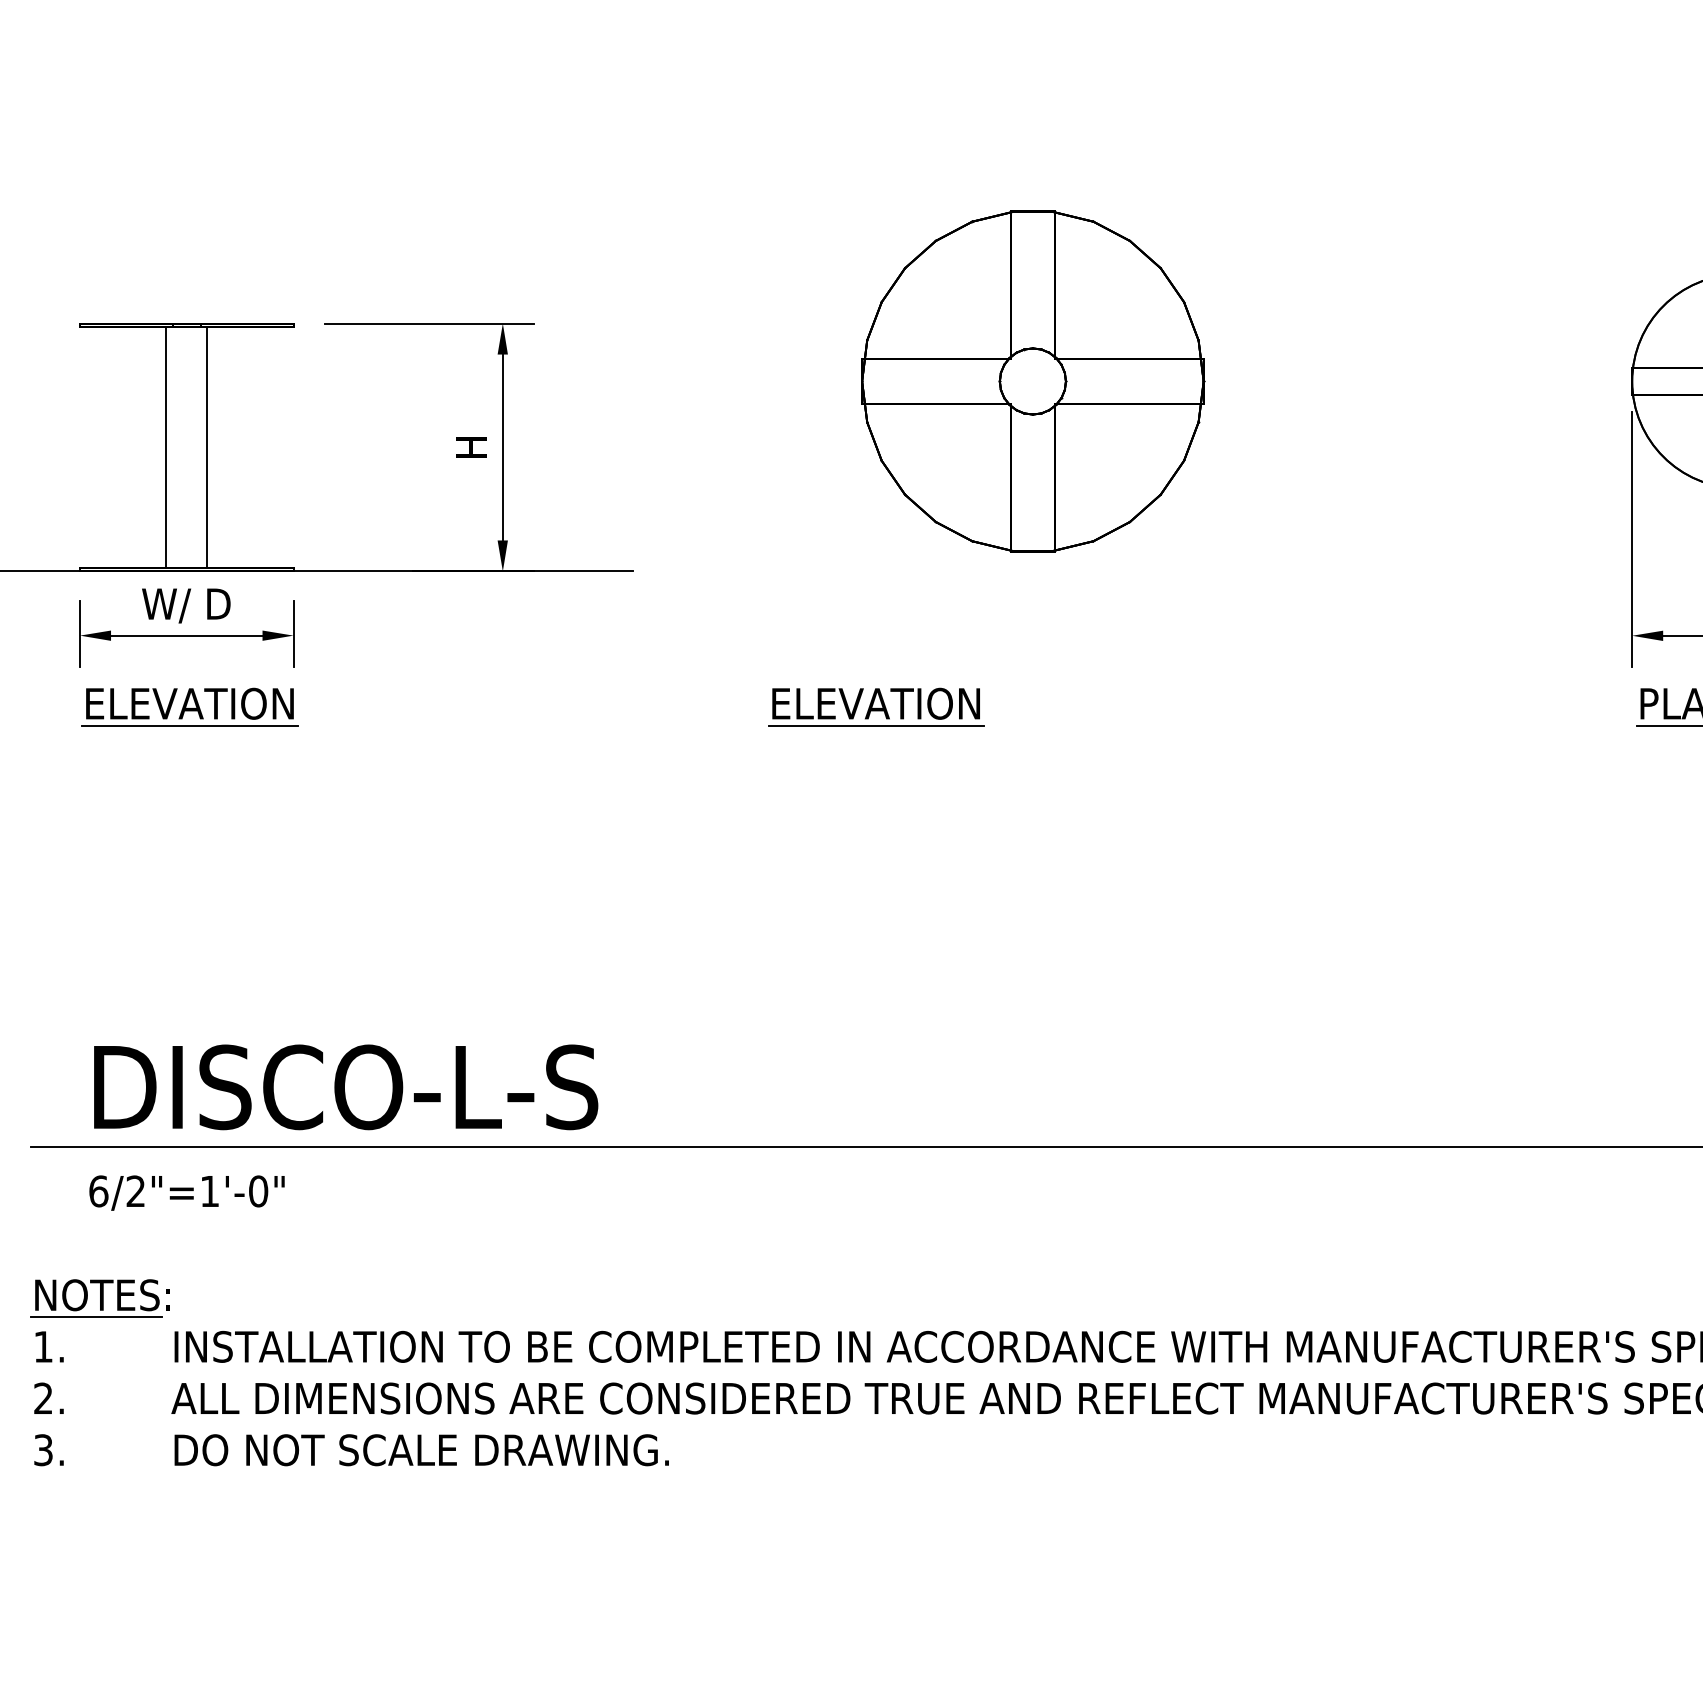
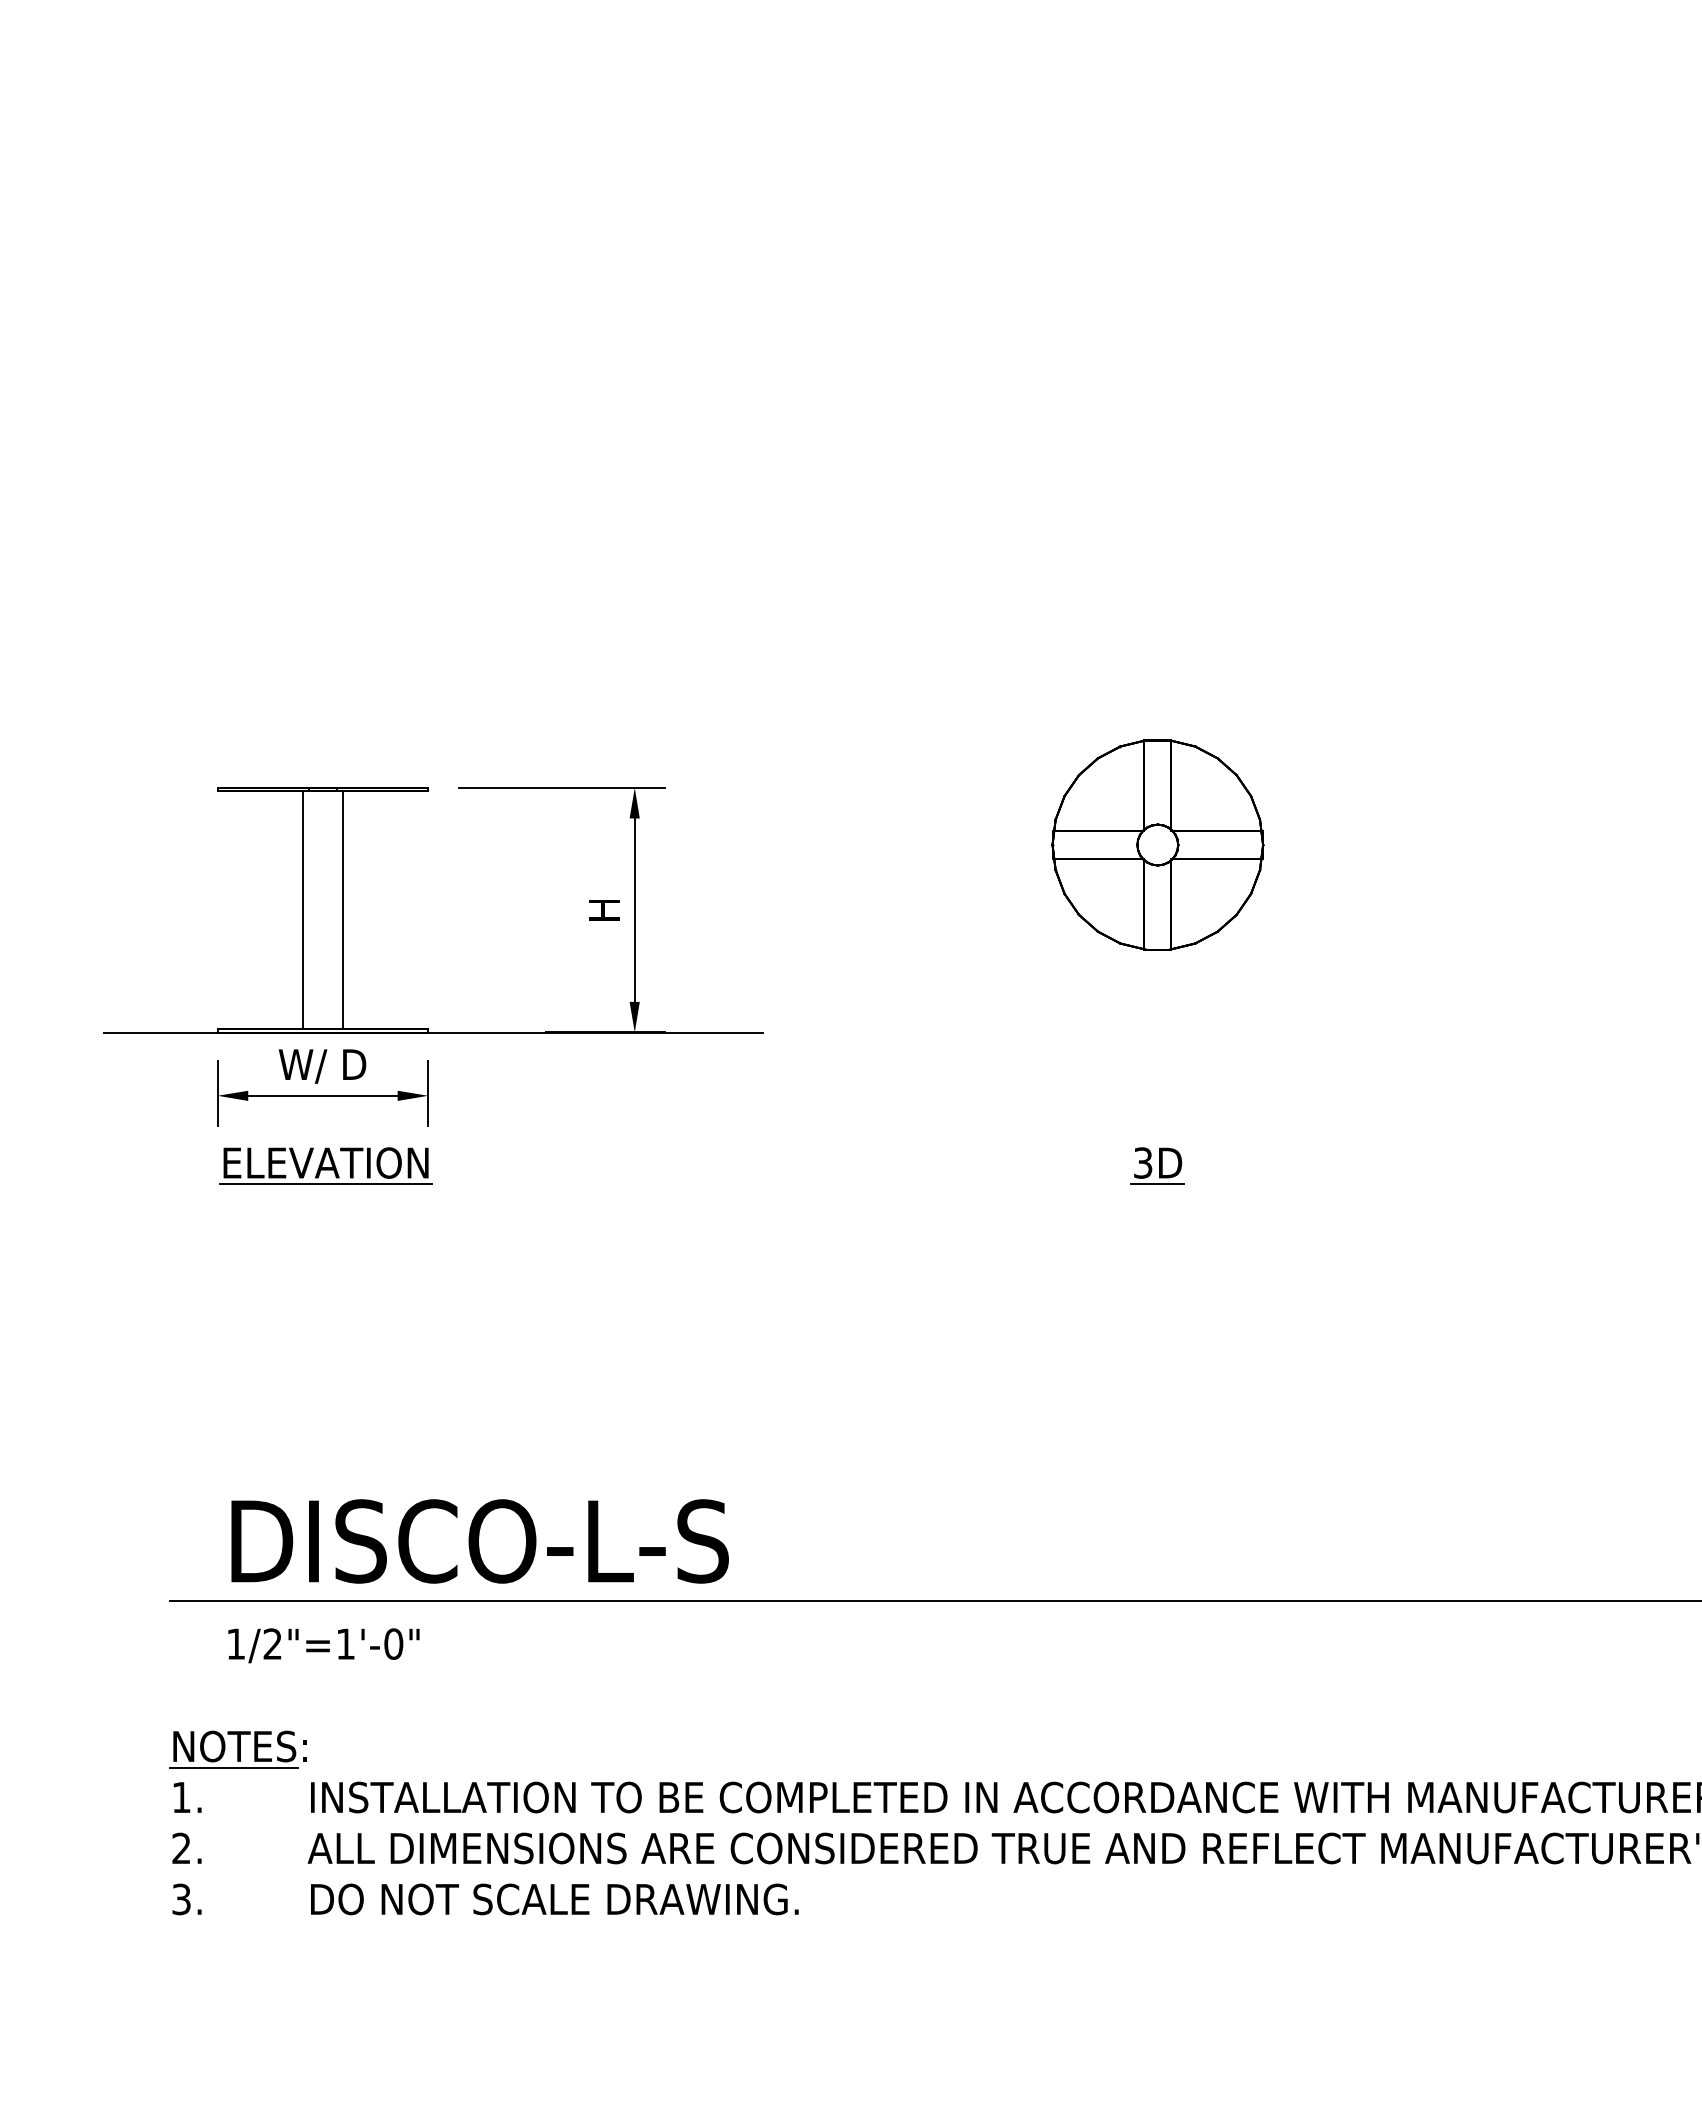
part: (1032, 380) -> (1157, 844), size x0.62
part: (875, 706) -> (1002, 1165), removed
part: (1032, 706) -> (1157, 1165), added
text: (98, 1190) -> (235, 1643), 6/2"=1'-0" -> 1/2"=1'-0"

